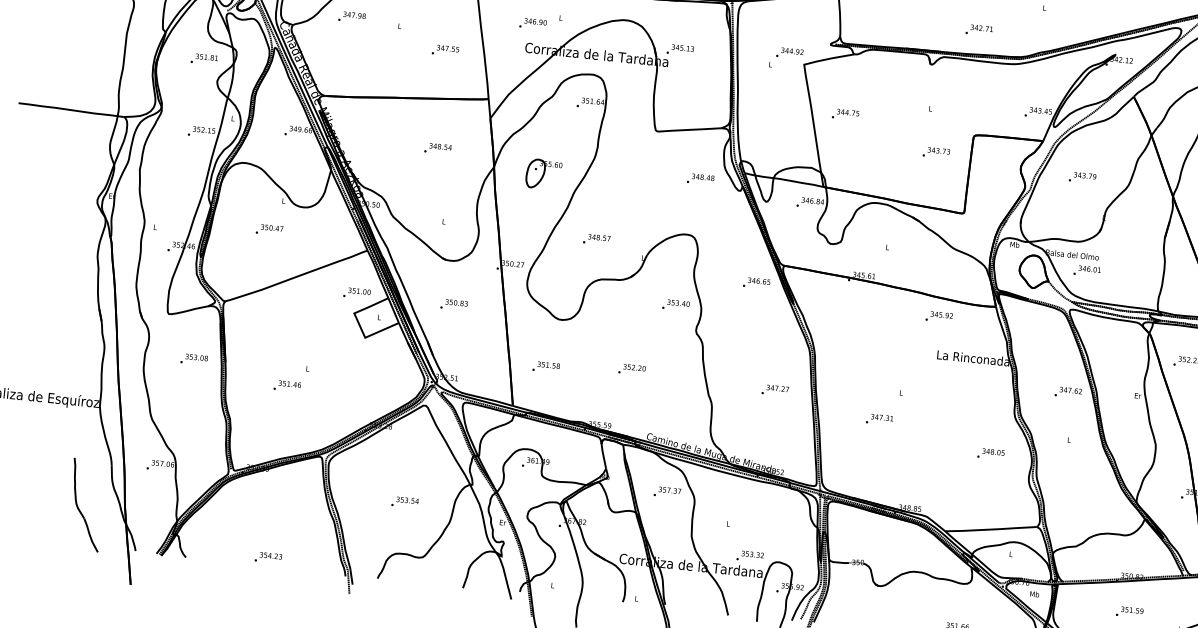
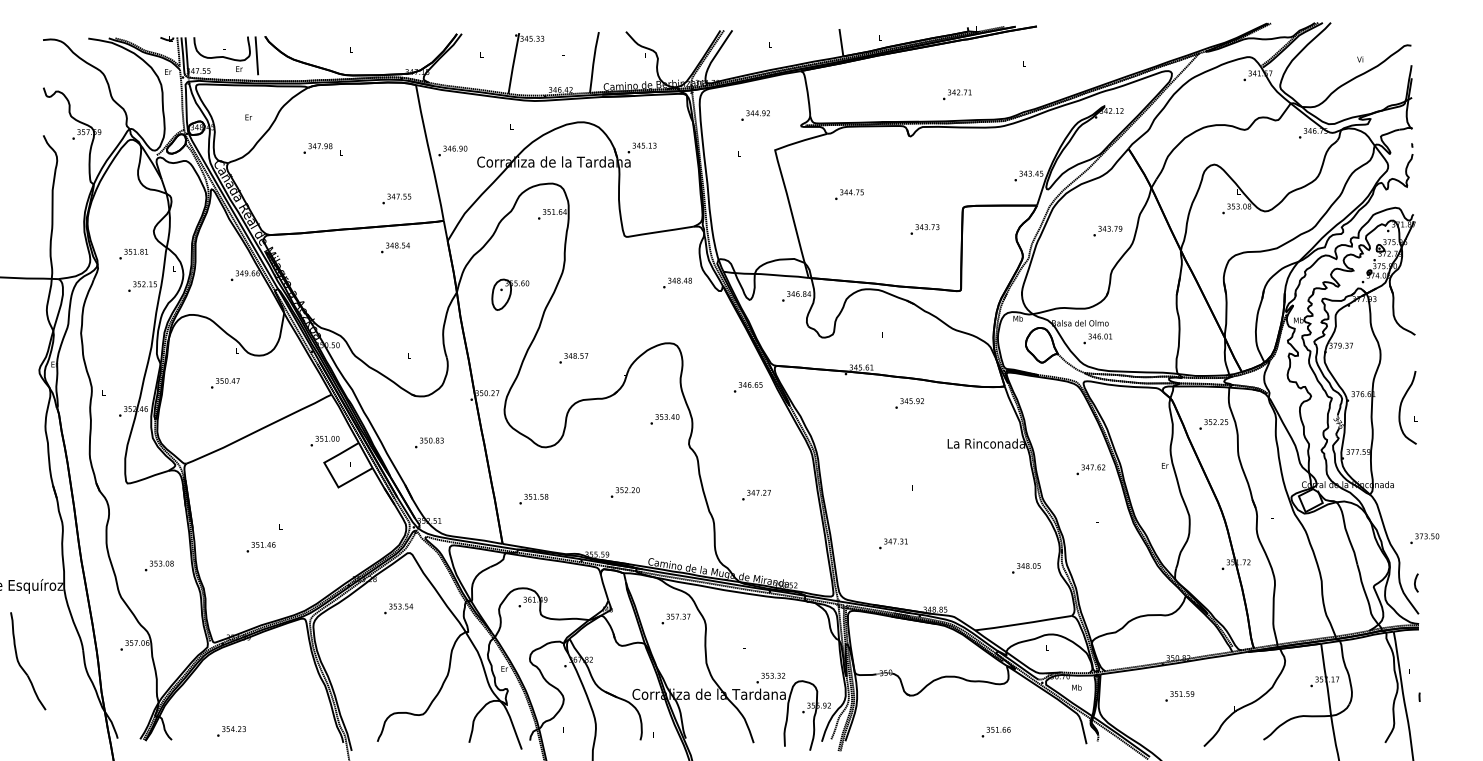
text: (351, 17) -> (317, 148), moved
text: (532, 23) -> (452, 150), moved
text: (445, 50) -> (396, 198), moved
text: (789, 53) -> (755, 115), moved
text: (204, 58) -> (133, 253), moved
text: (845, 114) -> (849, 194), moved
text: (438, 148) -> (395, 247), moved
text: (1082, 177) -> (1107, 230), moved
text: (939, 316) -> (909, 403), moved
text: (194, 359) -> (159, 565), moved
text: (775, 389) -> (756, 494), moved
text: (879, 419) -> (893, 543), moved
text: (991, 454) -> (1026, 568), moved
text: (405, 501) -> (398, 608), moved
part: (79, 508) -> (21, 665), moved
text: (268, 557) -> (231, 731), moved

